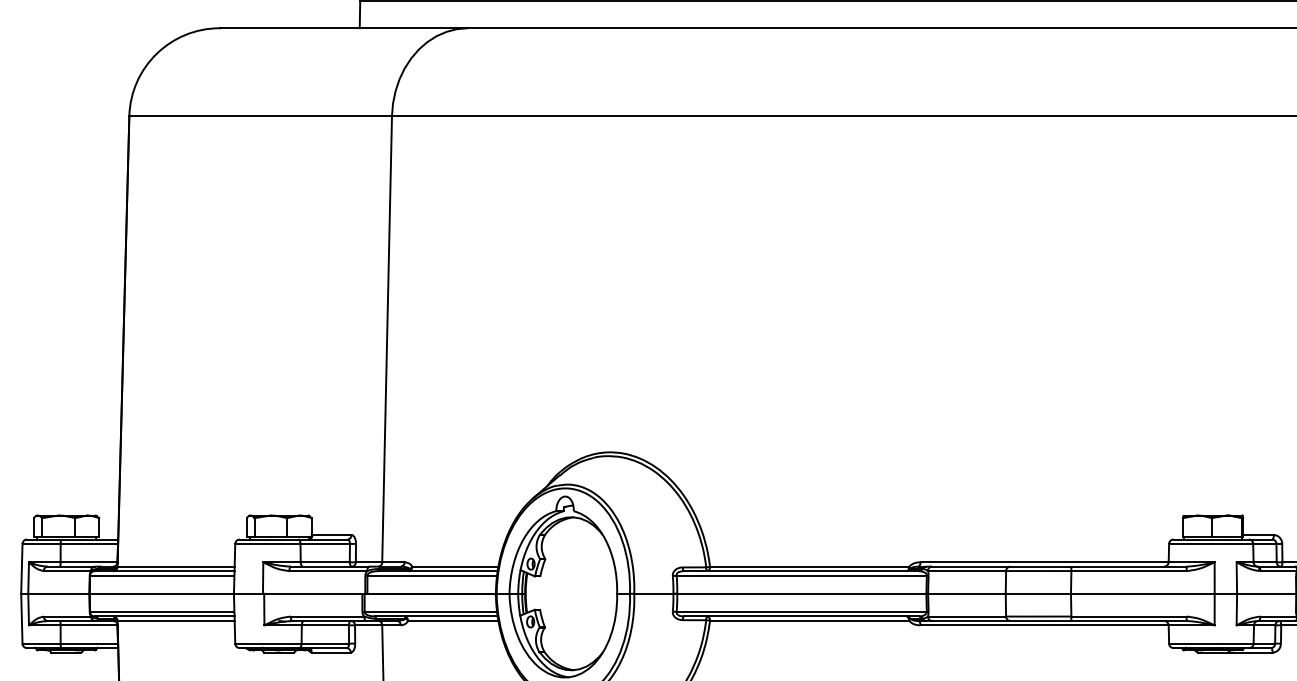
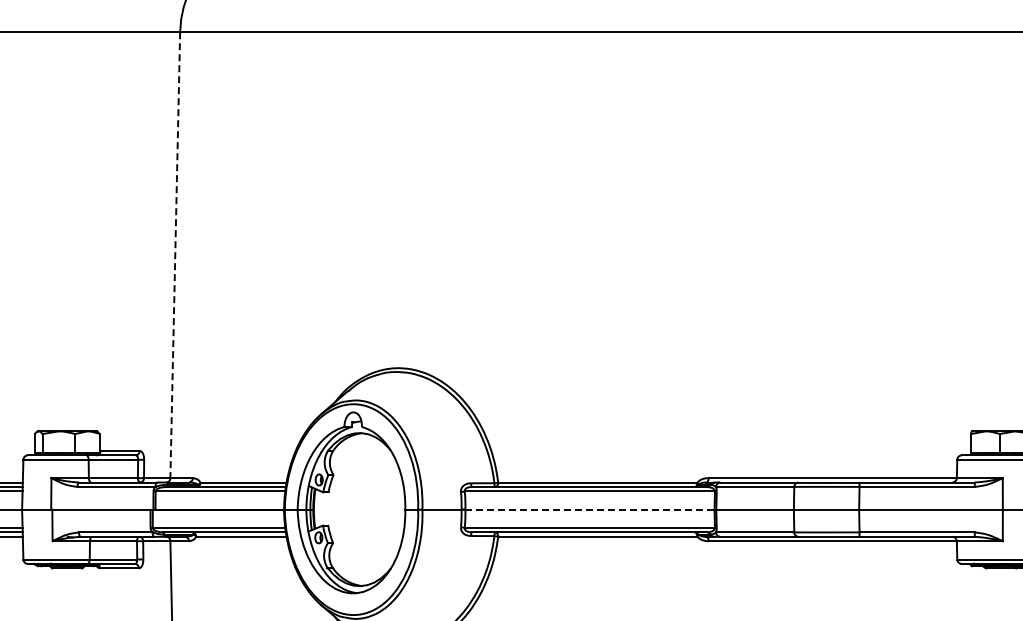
line: (387, 339) -> (175, 255), solid -> dashed
line: (801, 593) -> (589, 509), solid -> dashed

